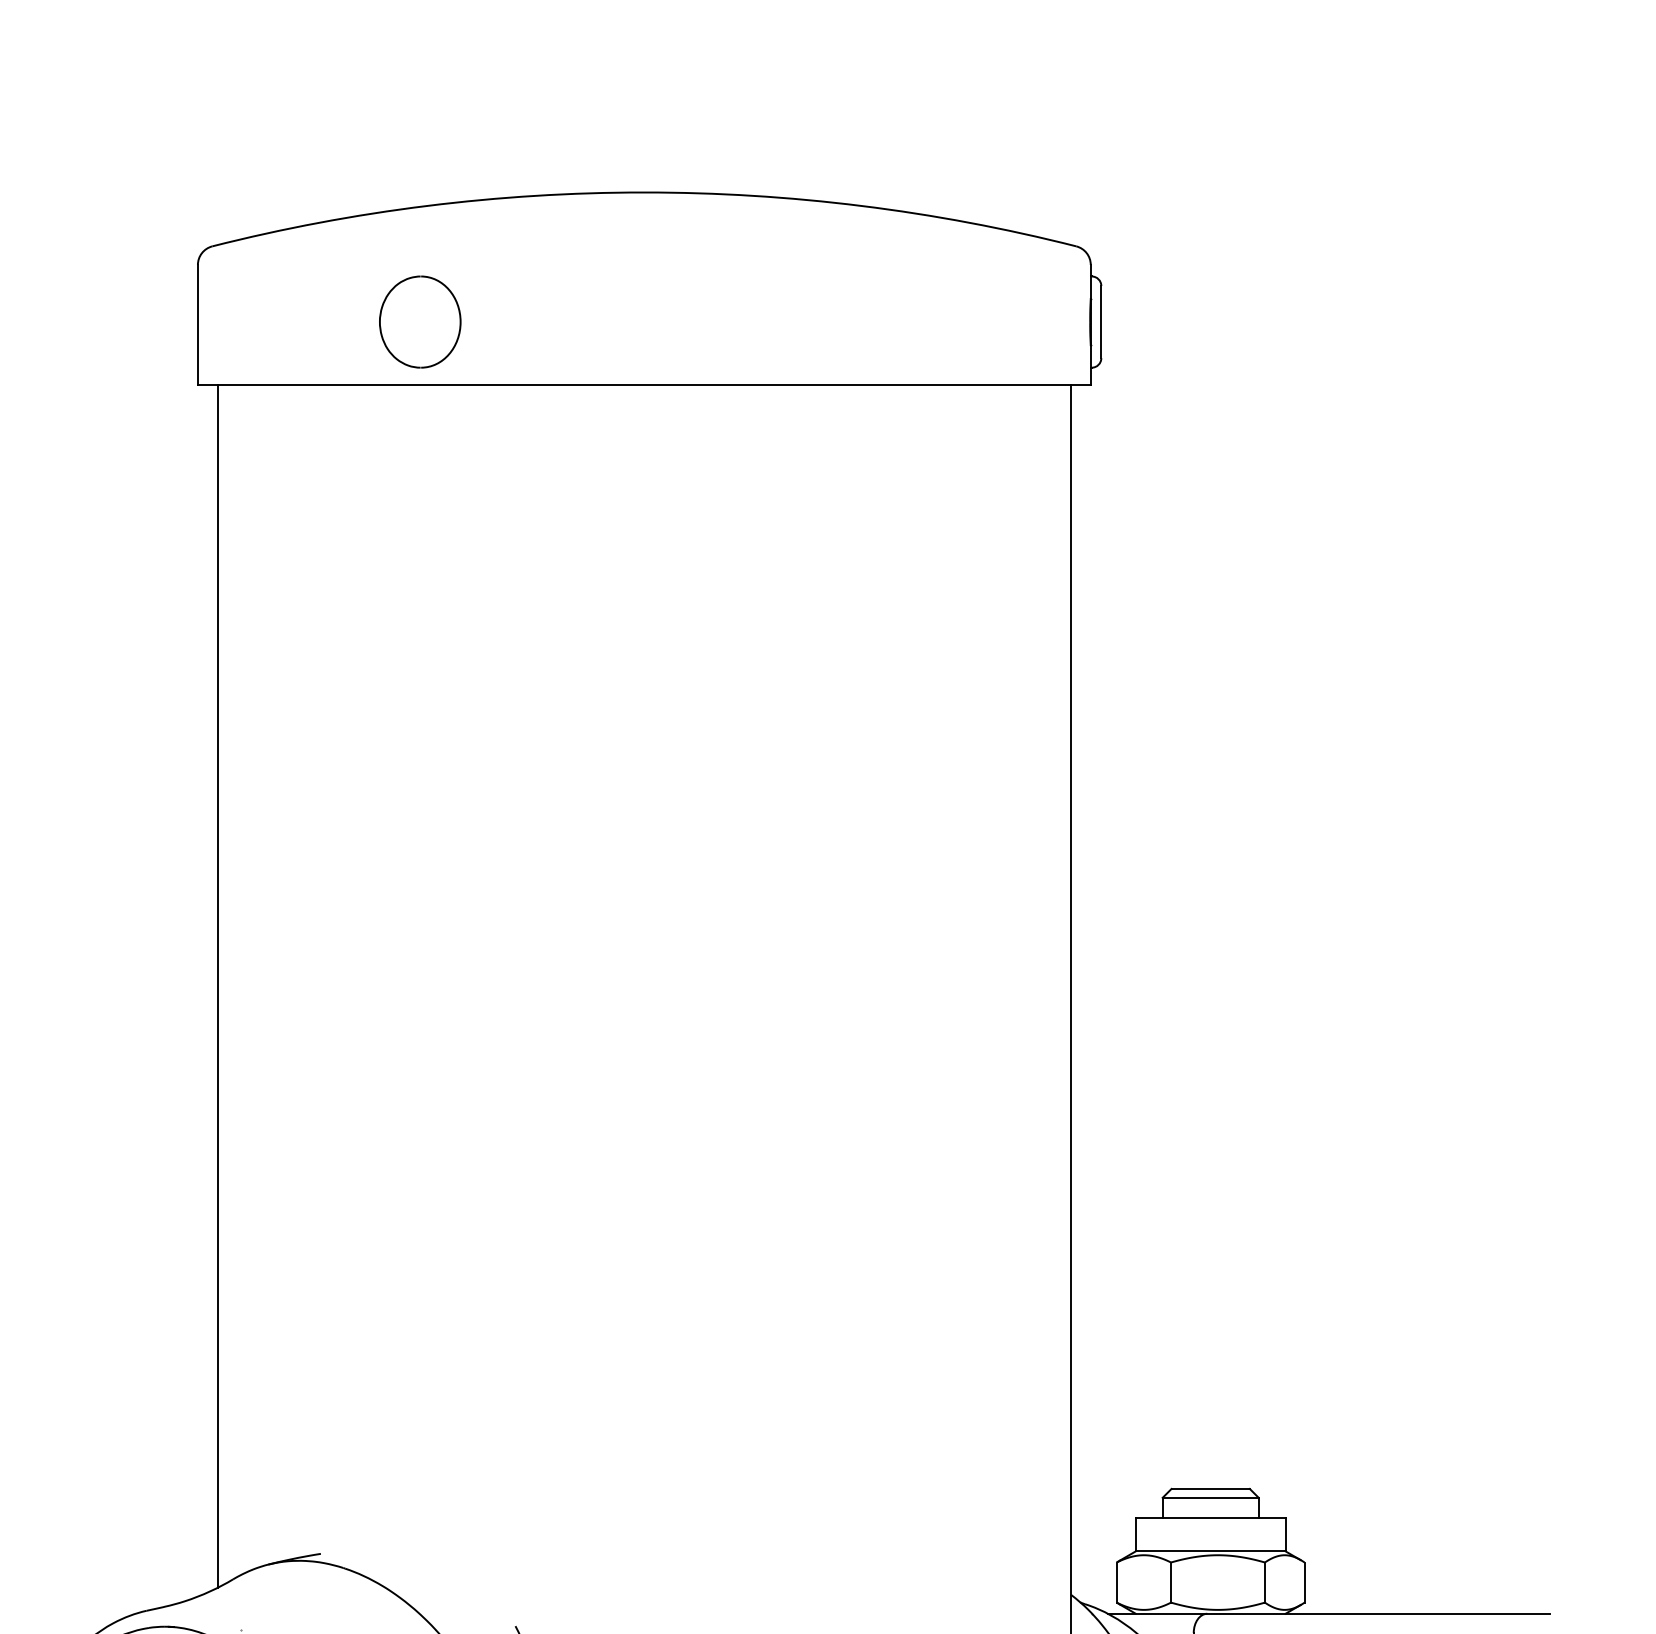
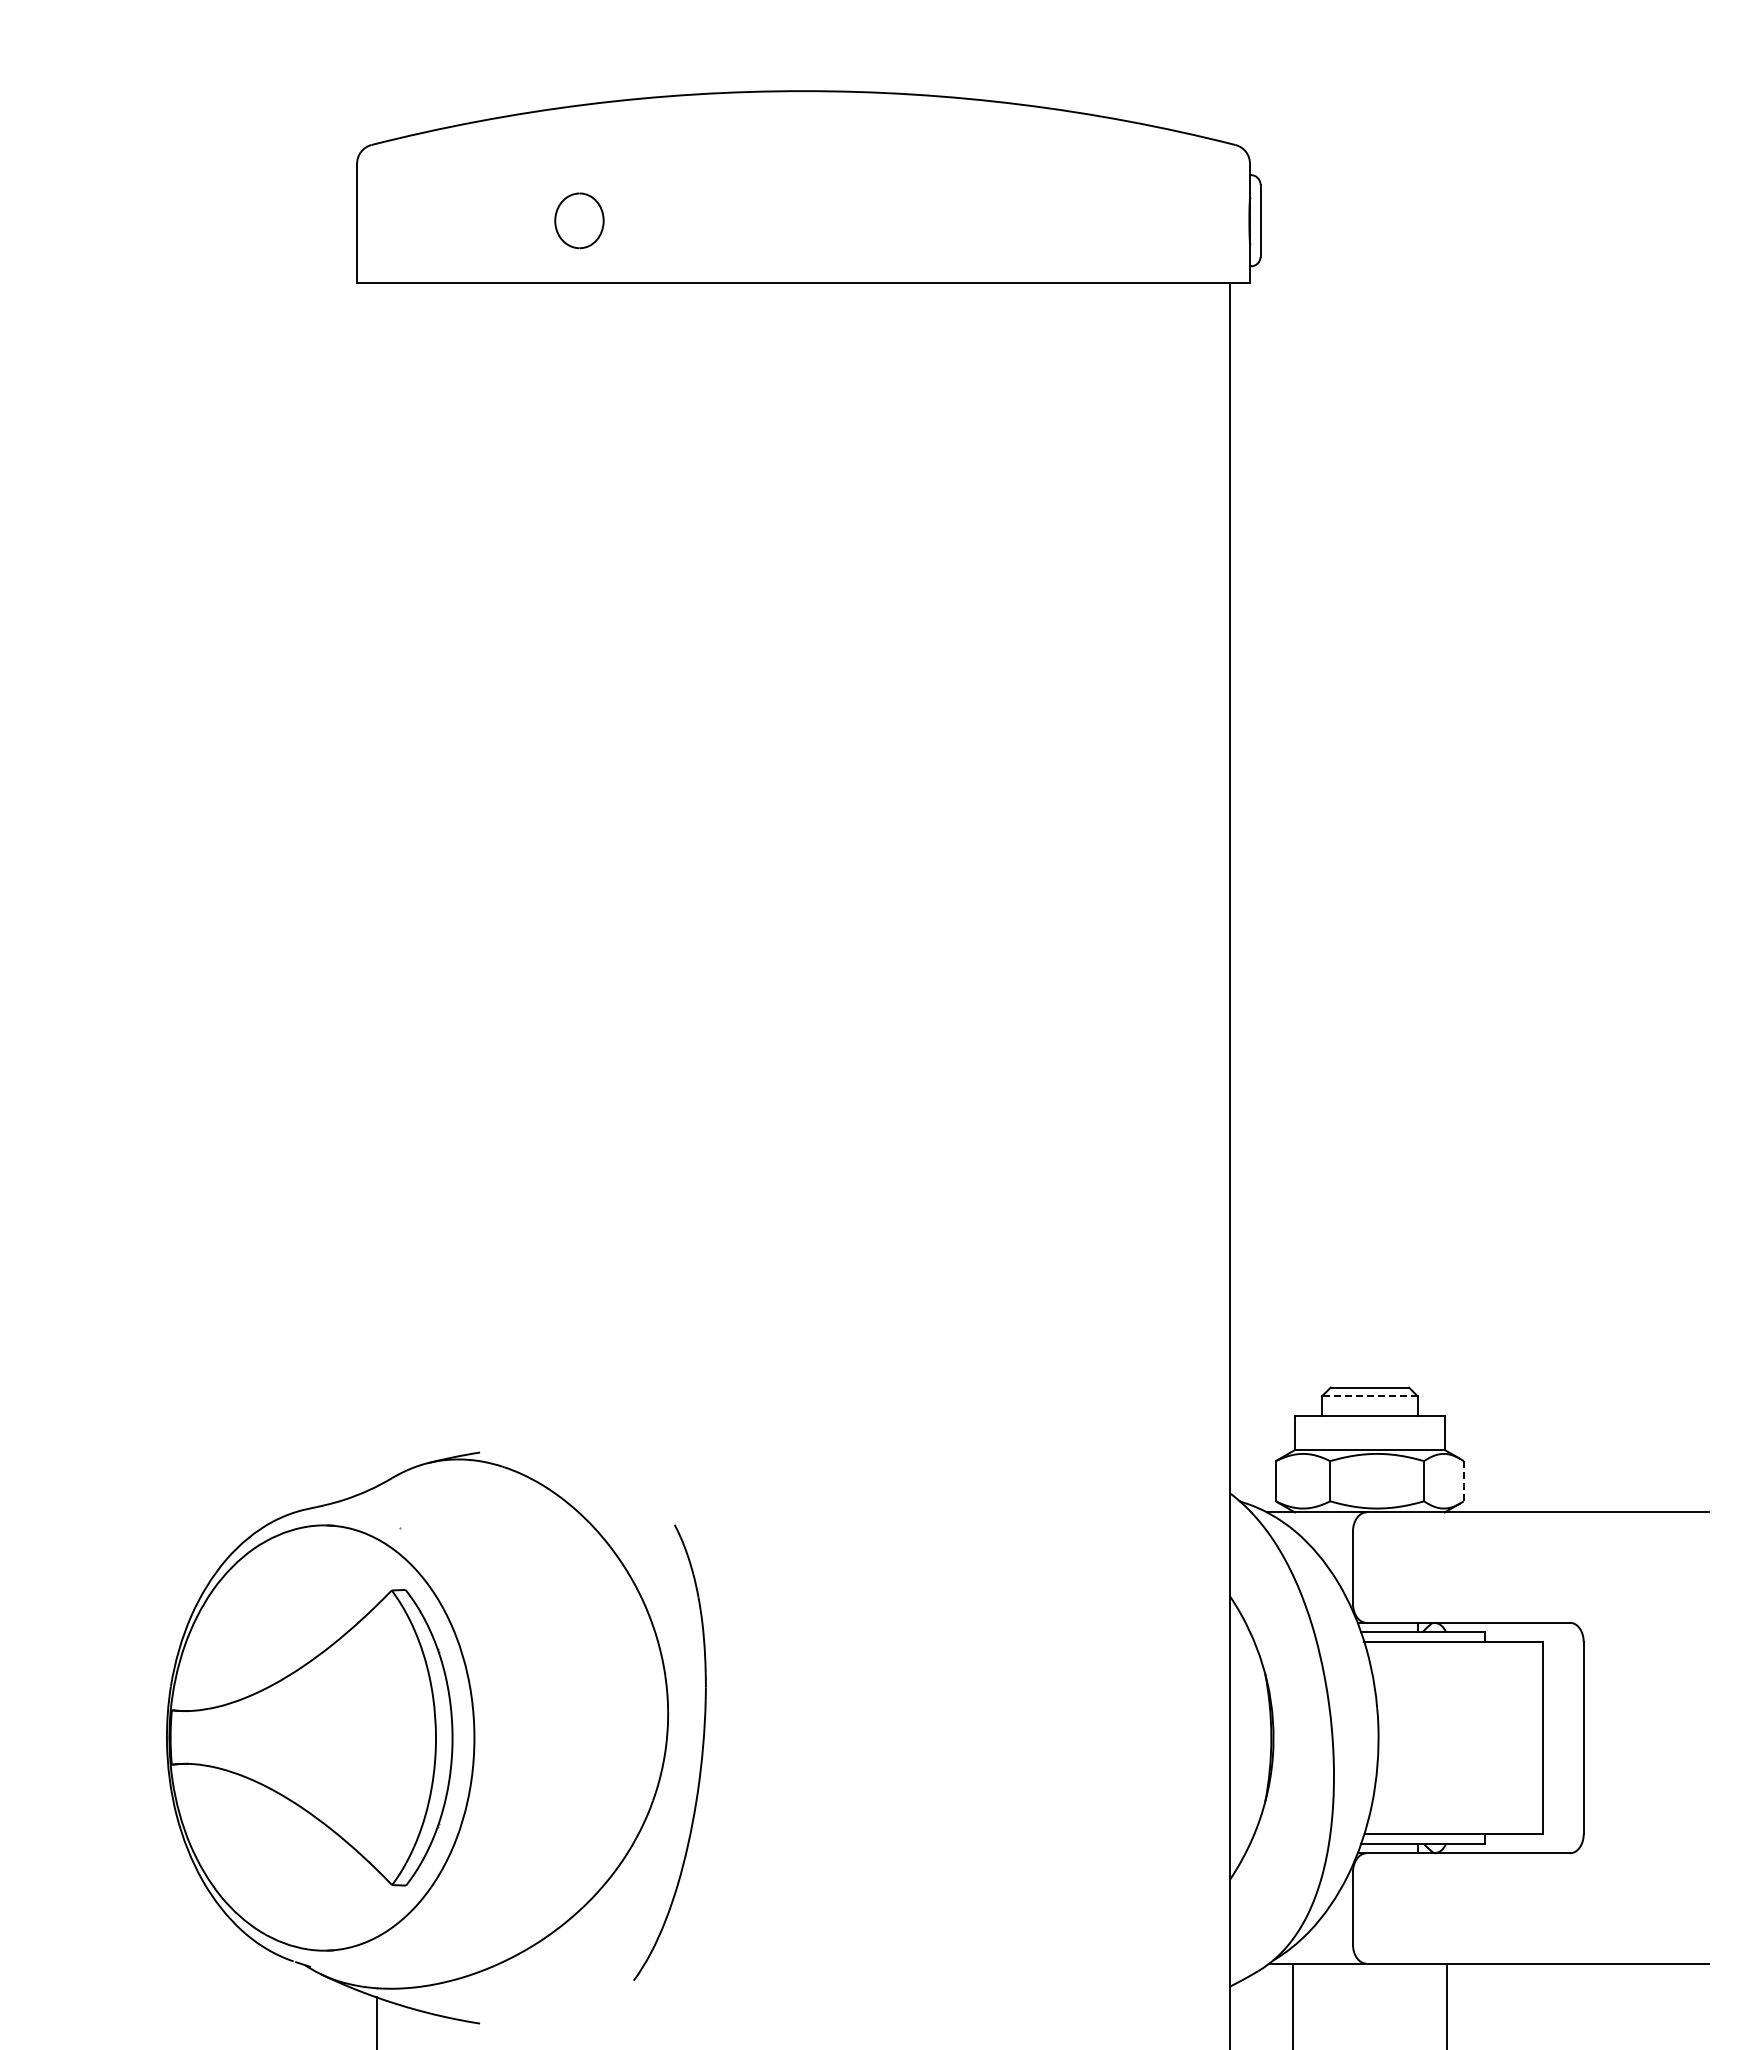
part: (420, 321) -> (579, 220), size x0.6
line: (217, 985) -> (376, 884), removed
line: (1210, 1497) -> (1369, 1396), solid -> dashed
line: (1304, 1581) -> (1463, 1480), solid -> dashed

